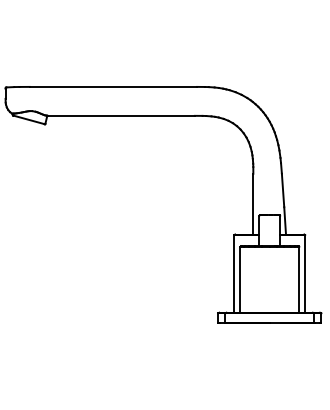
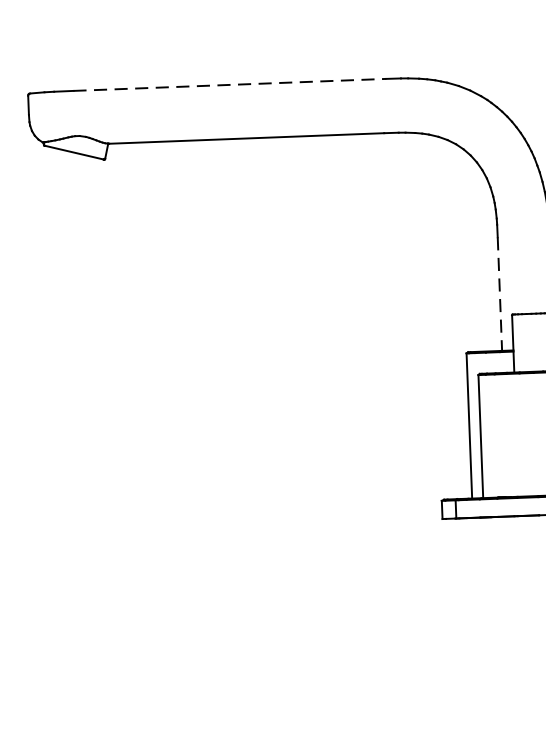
line: (113, 86) -> (229, 84), solid -> dashed
line: (253, 204) -> (500, 294), solid -> dashed

